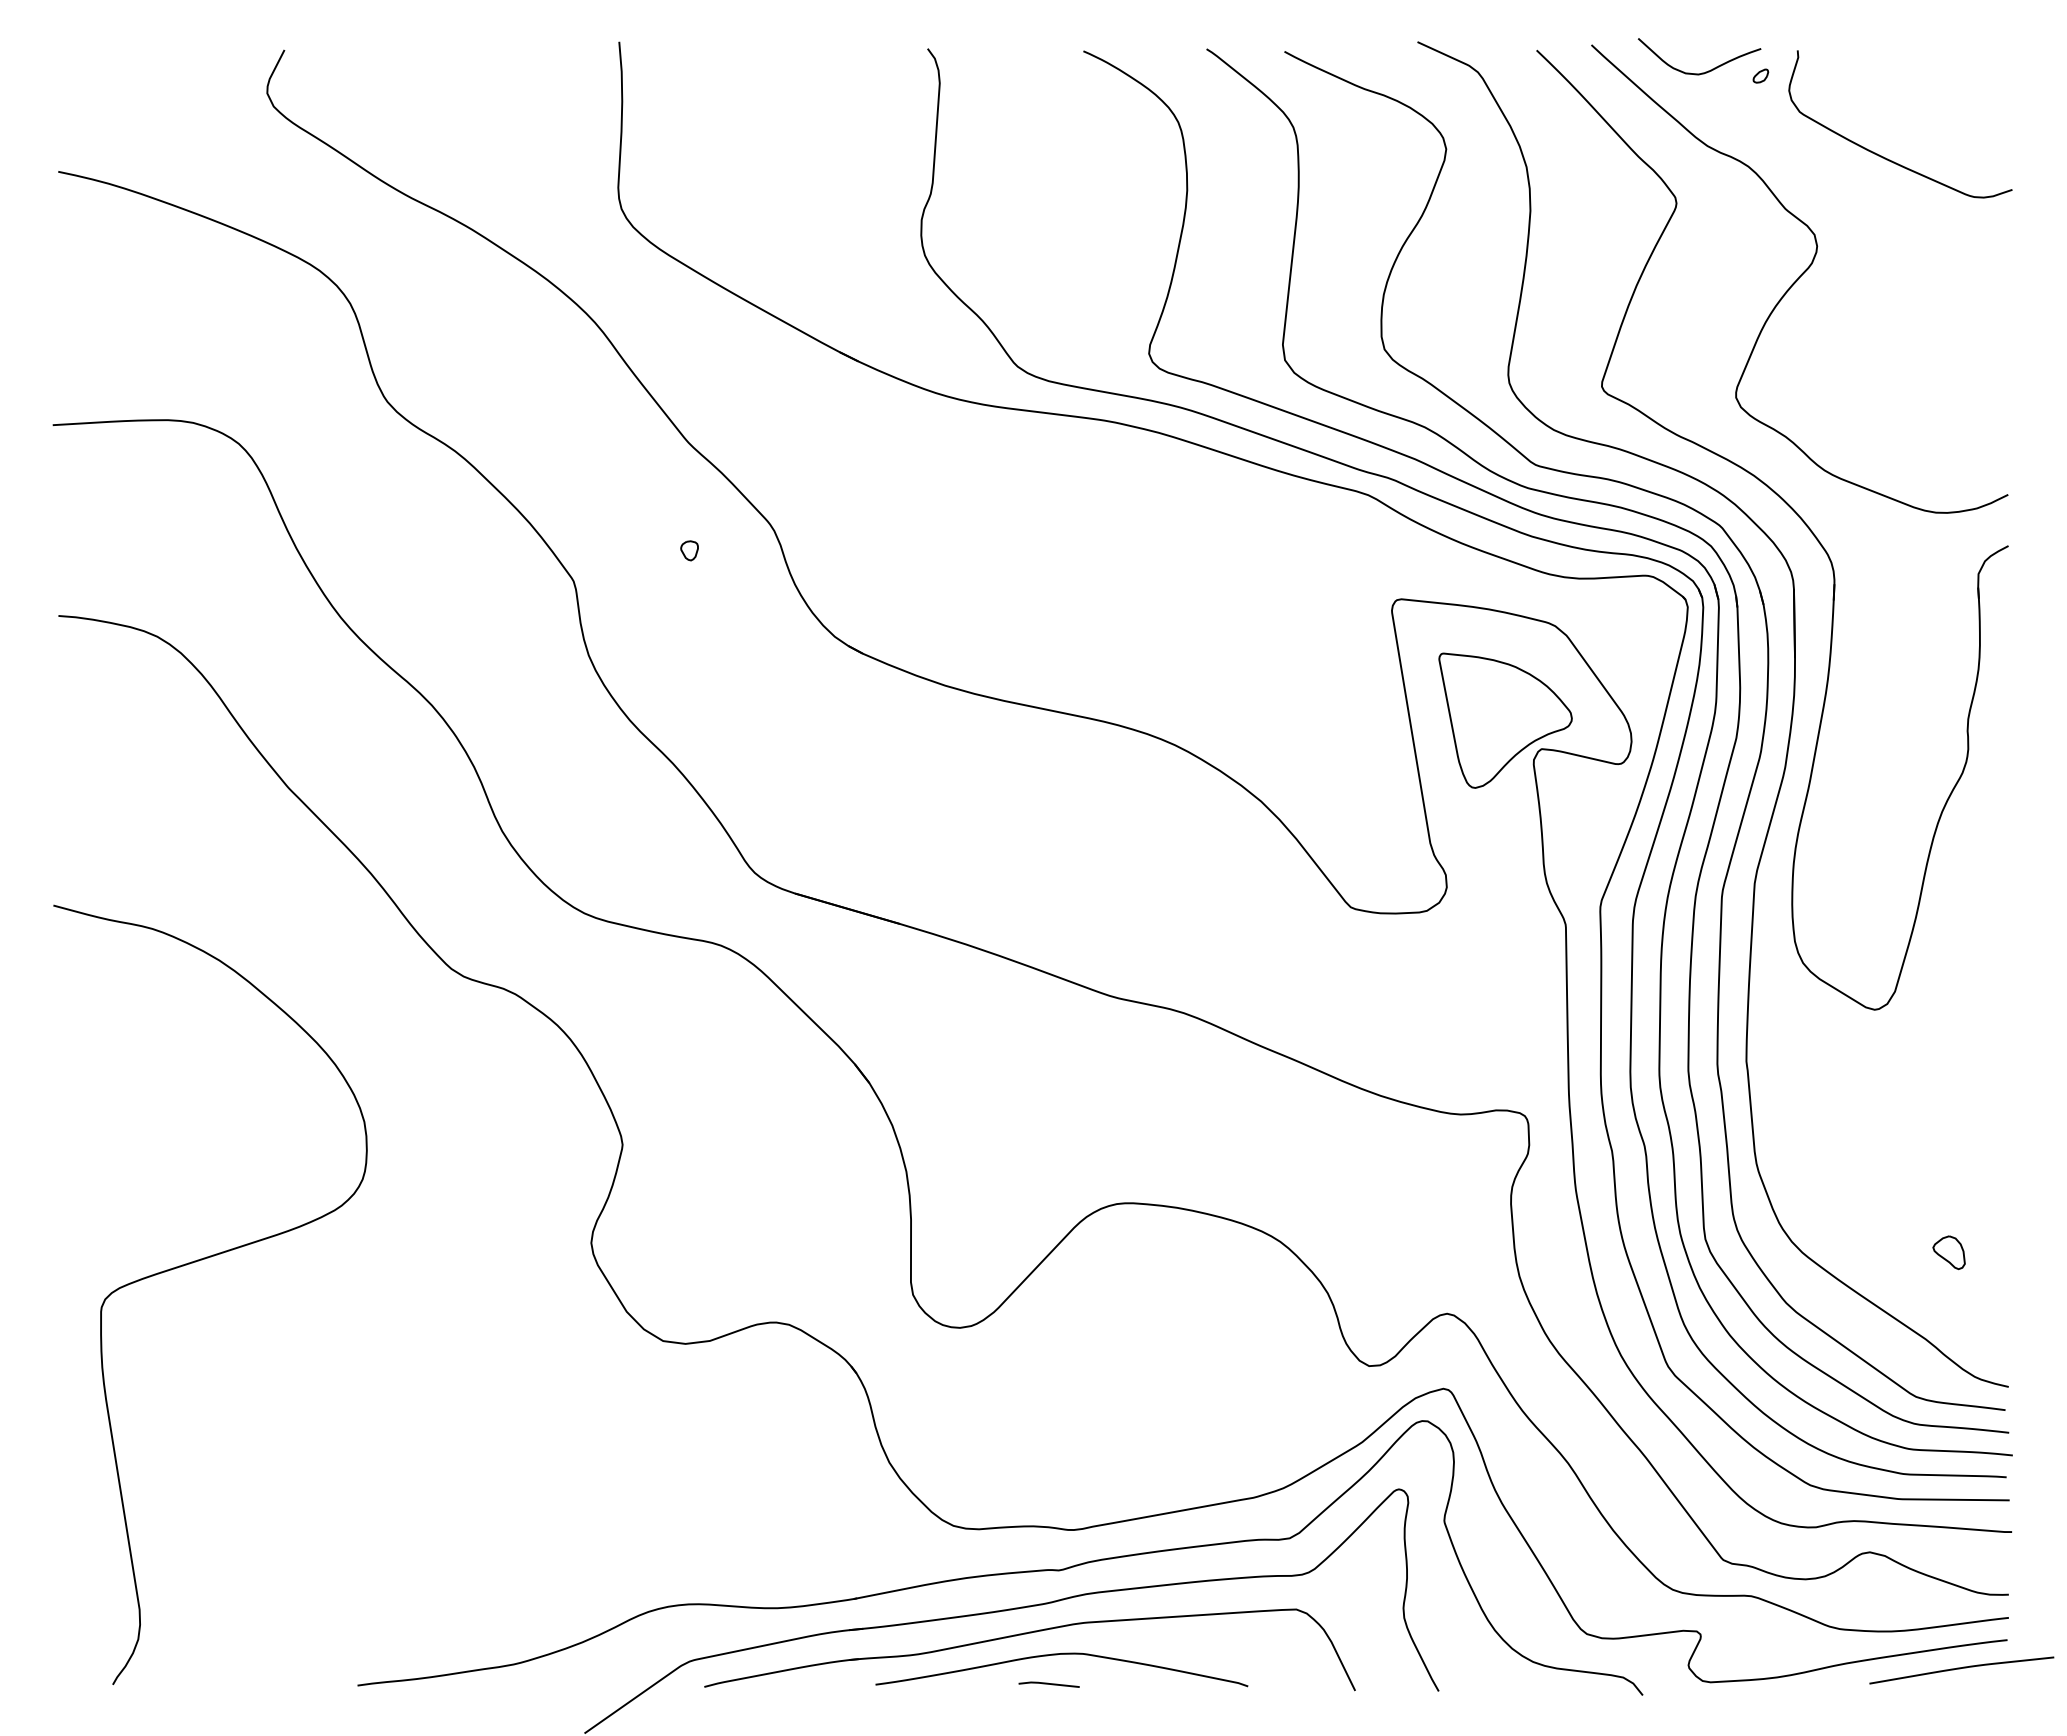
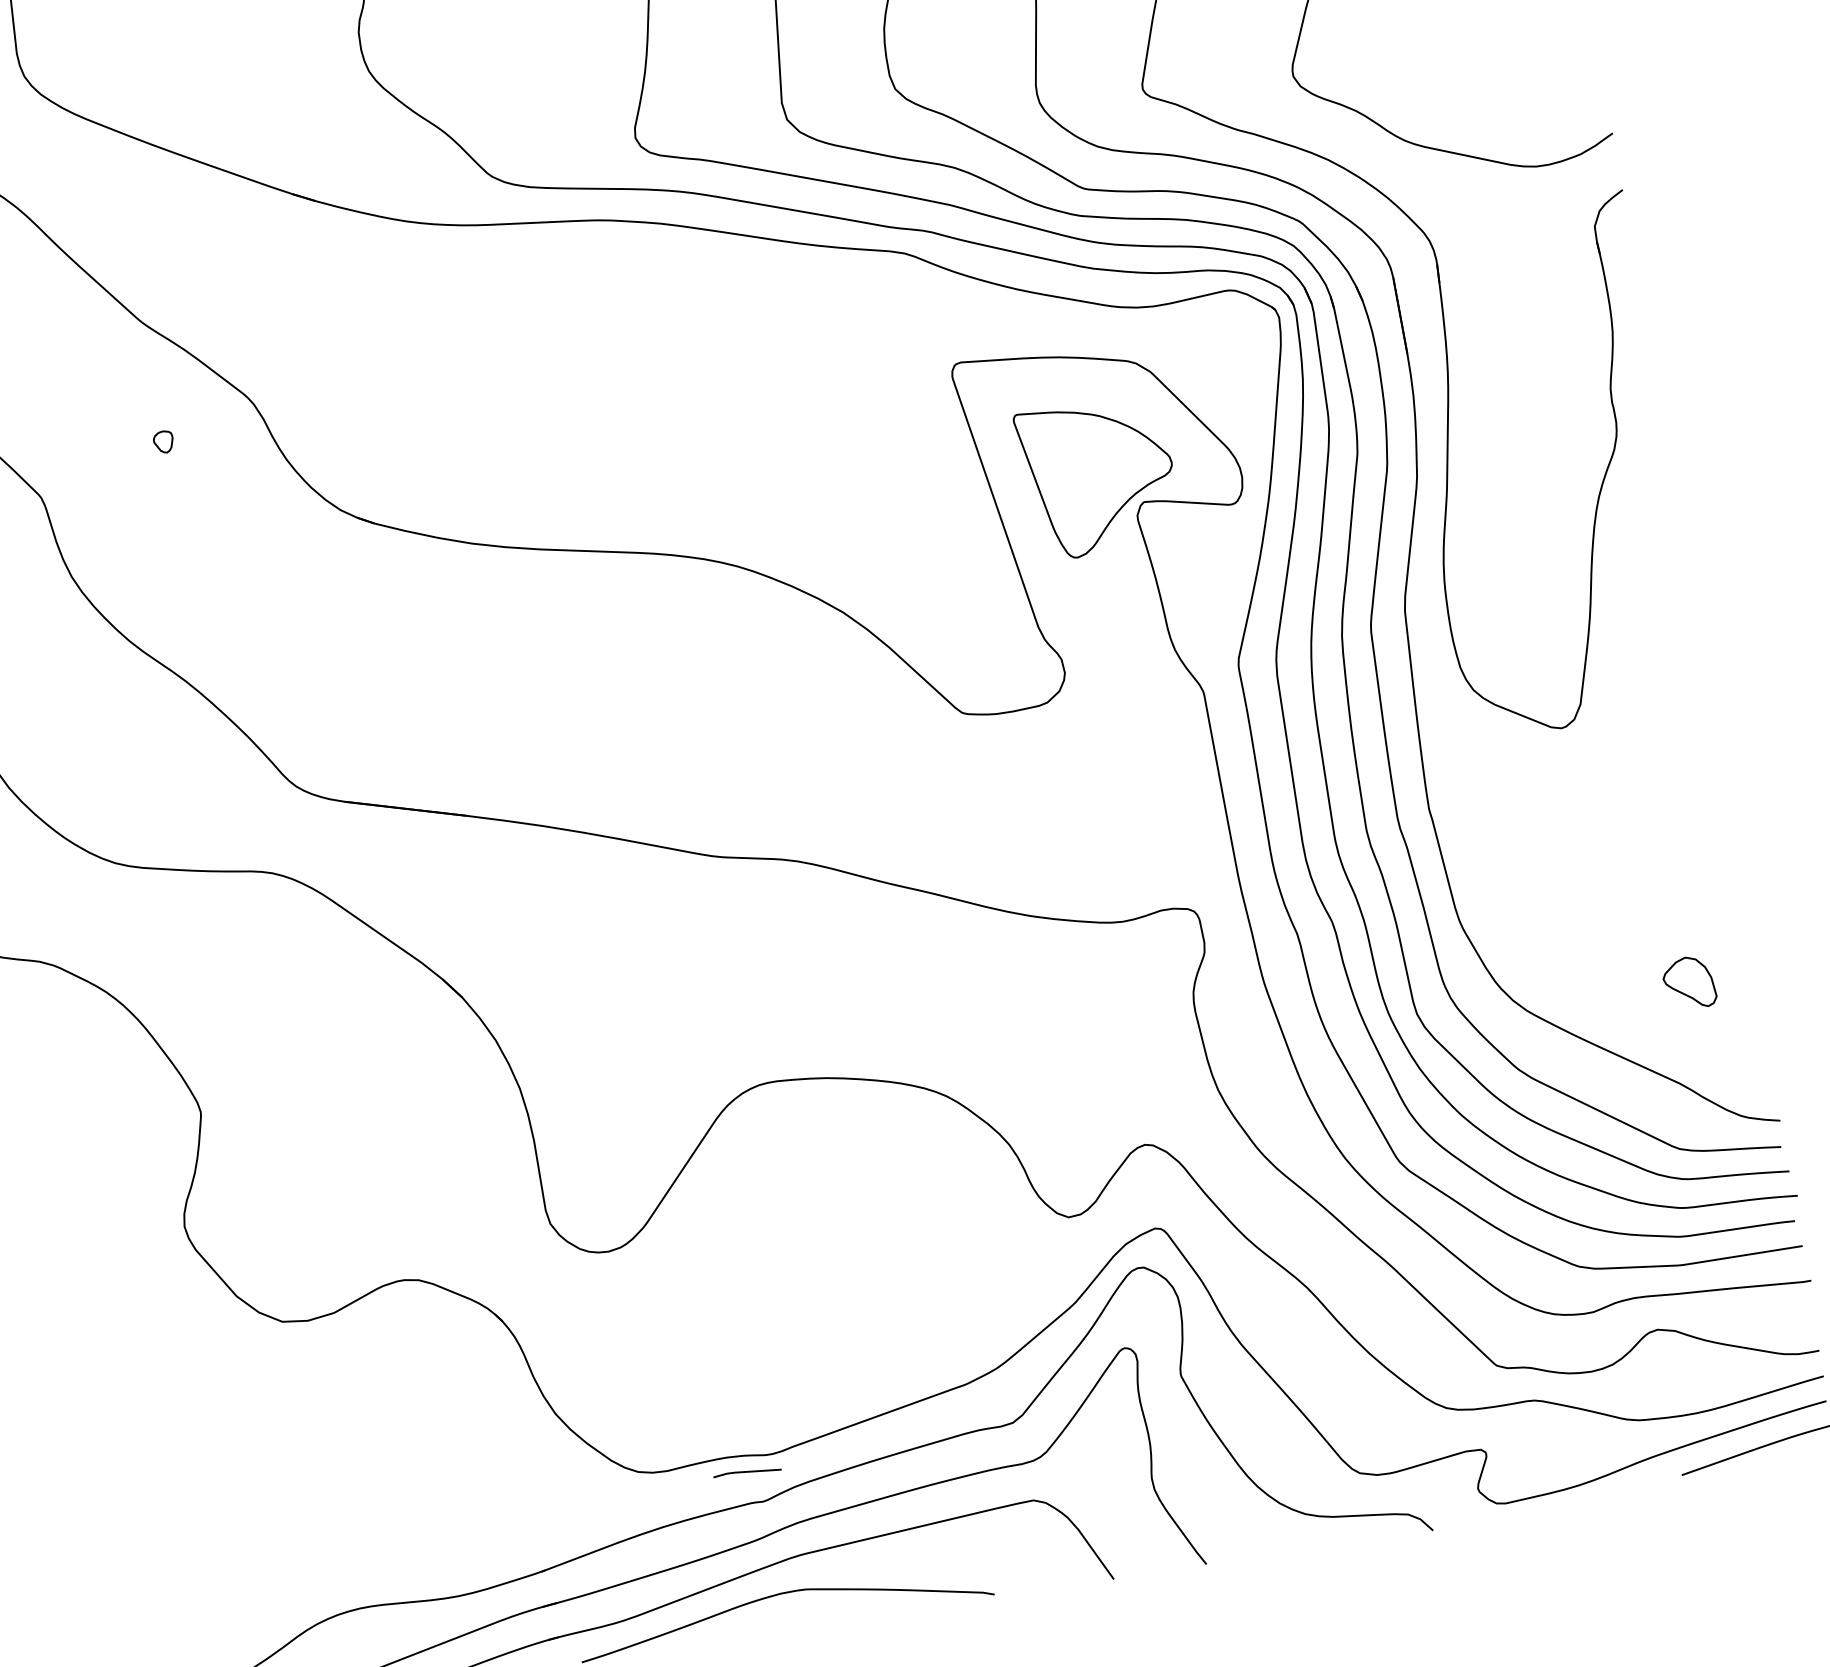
part: (1948, 1252) -> (1688, 983), size x1.4
line: (1048, 1684) -> (746, 1472), moved

